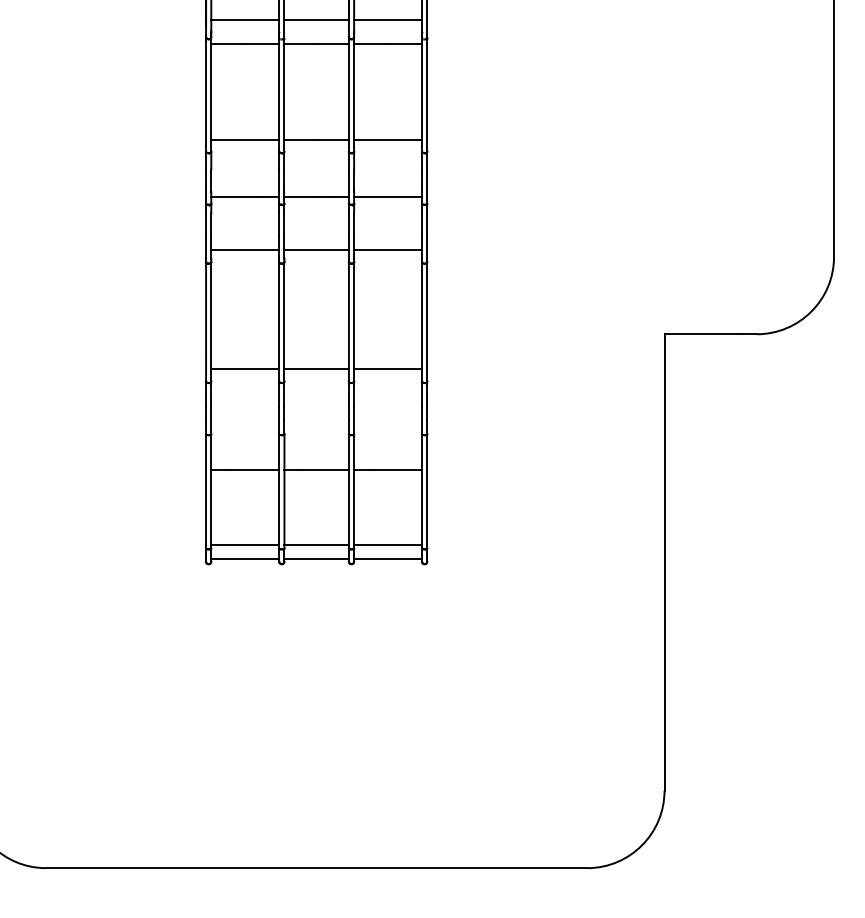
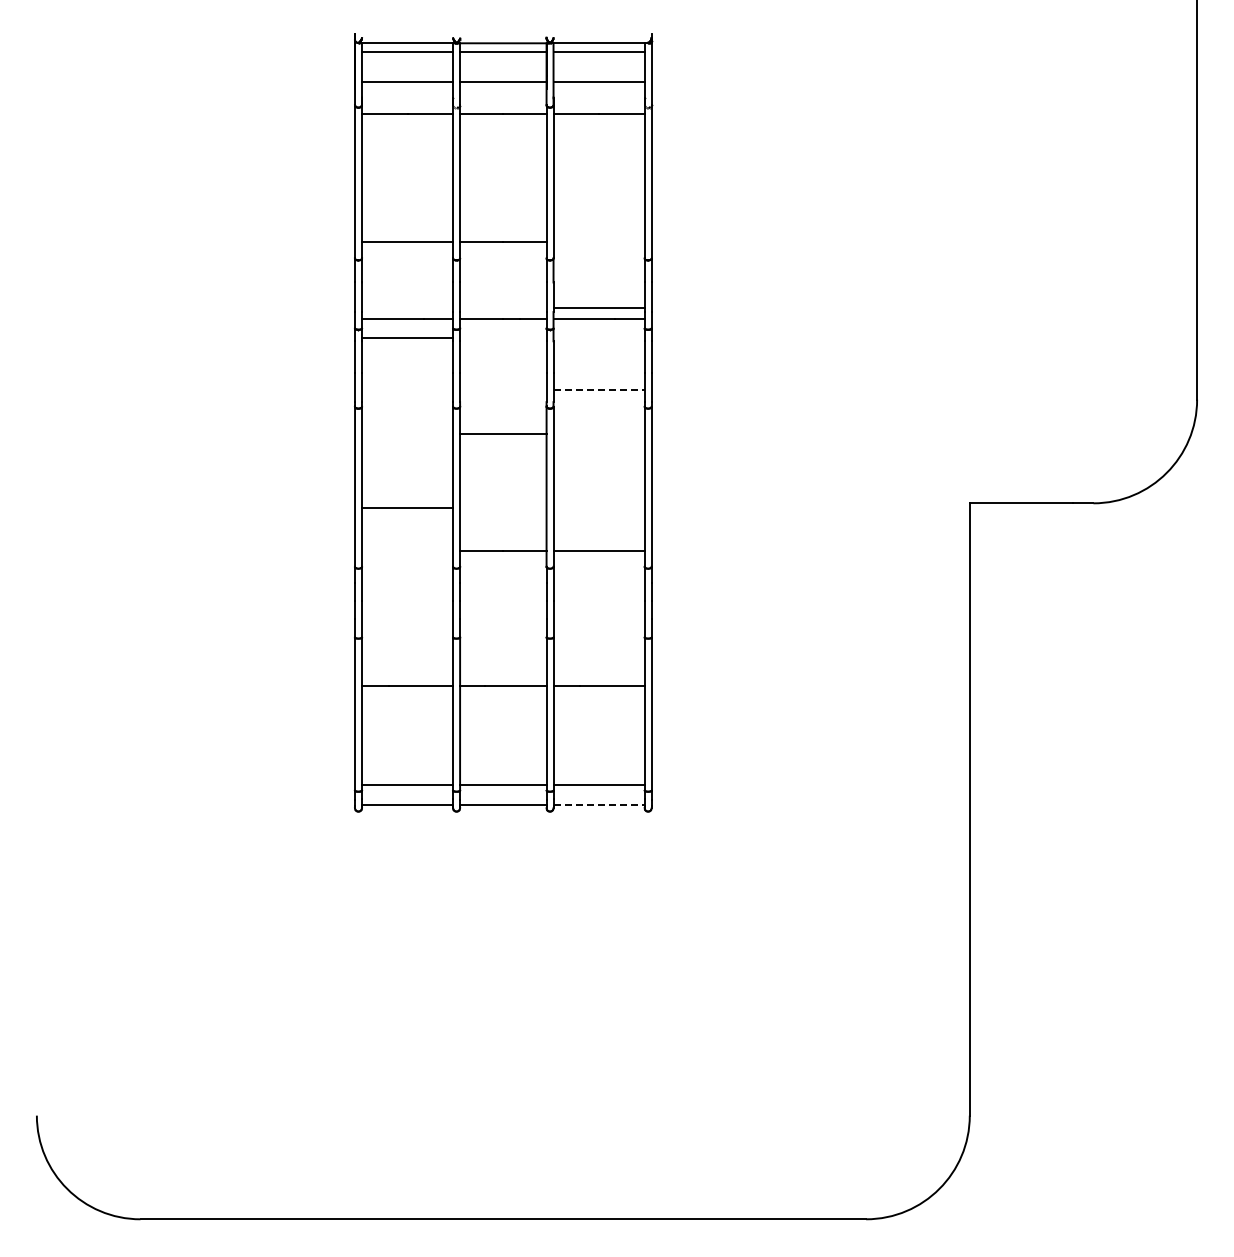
line: (387, 139) -> (598, 308), moved
line: (245, 250) -> (407, 338), moved
line: (316, 250) -> (503, 434), moved
line: (388, 250) -> (599, 390), solid -> dashed
line: (245, 369) -> (407, 507), moved
line: (388, 558) -> (599, 804), solid -> dashed

